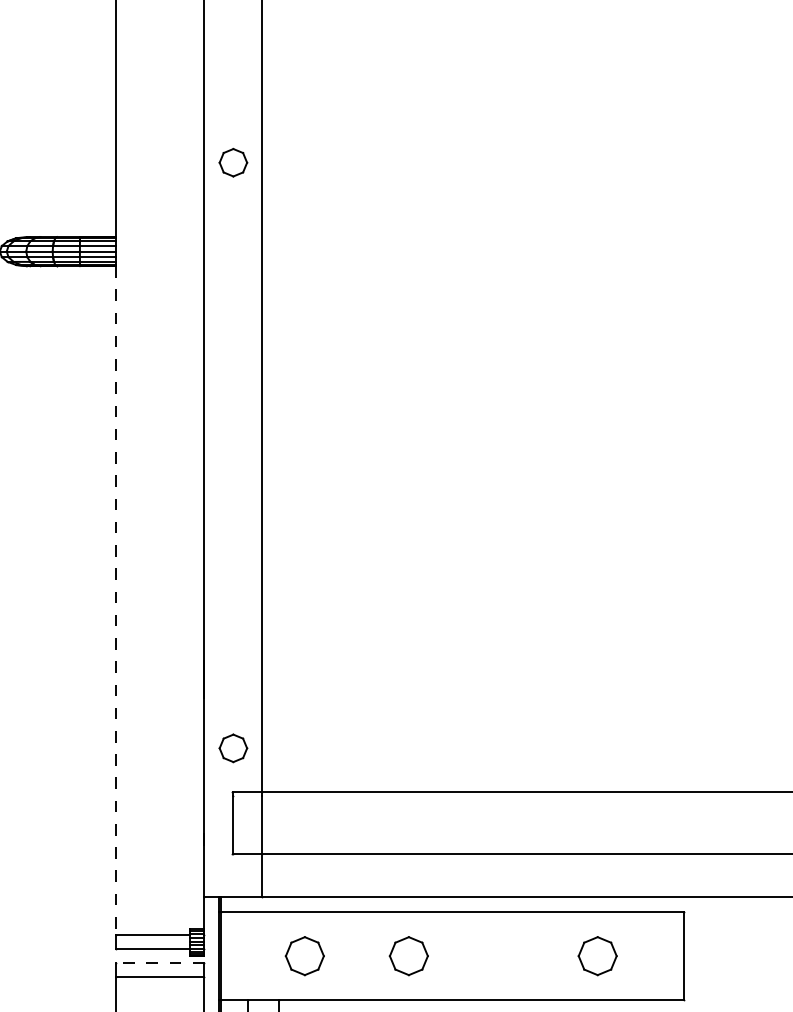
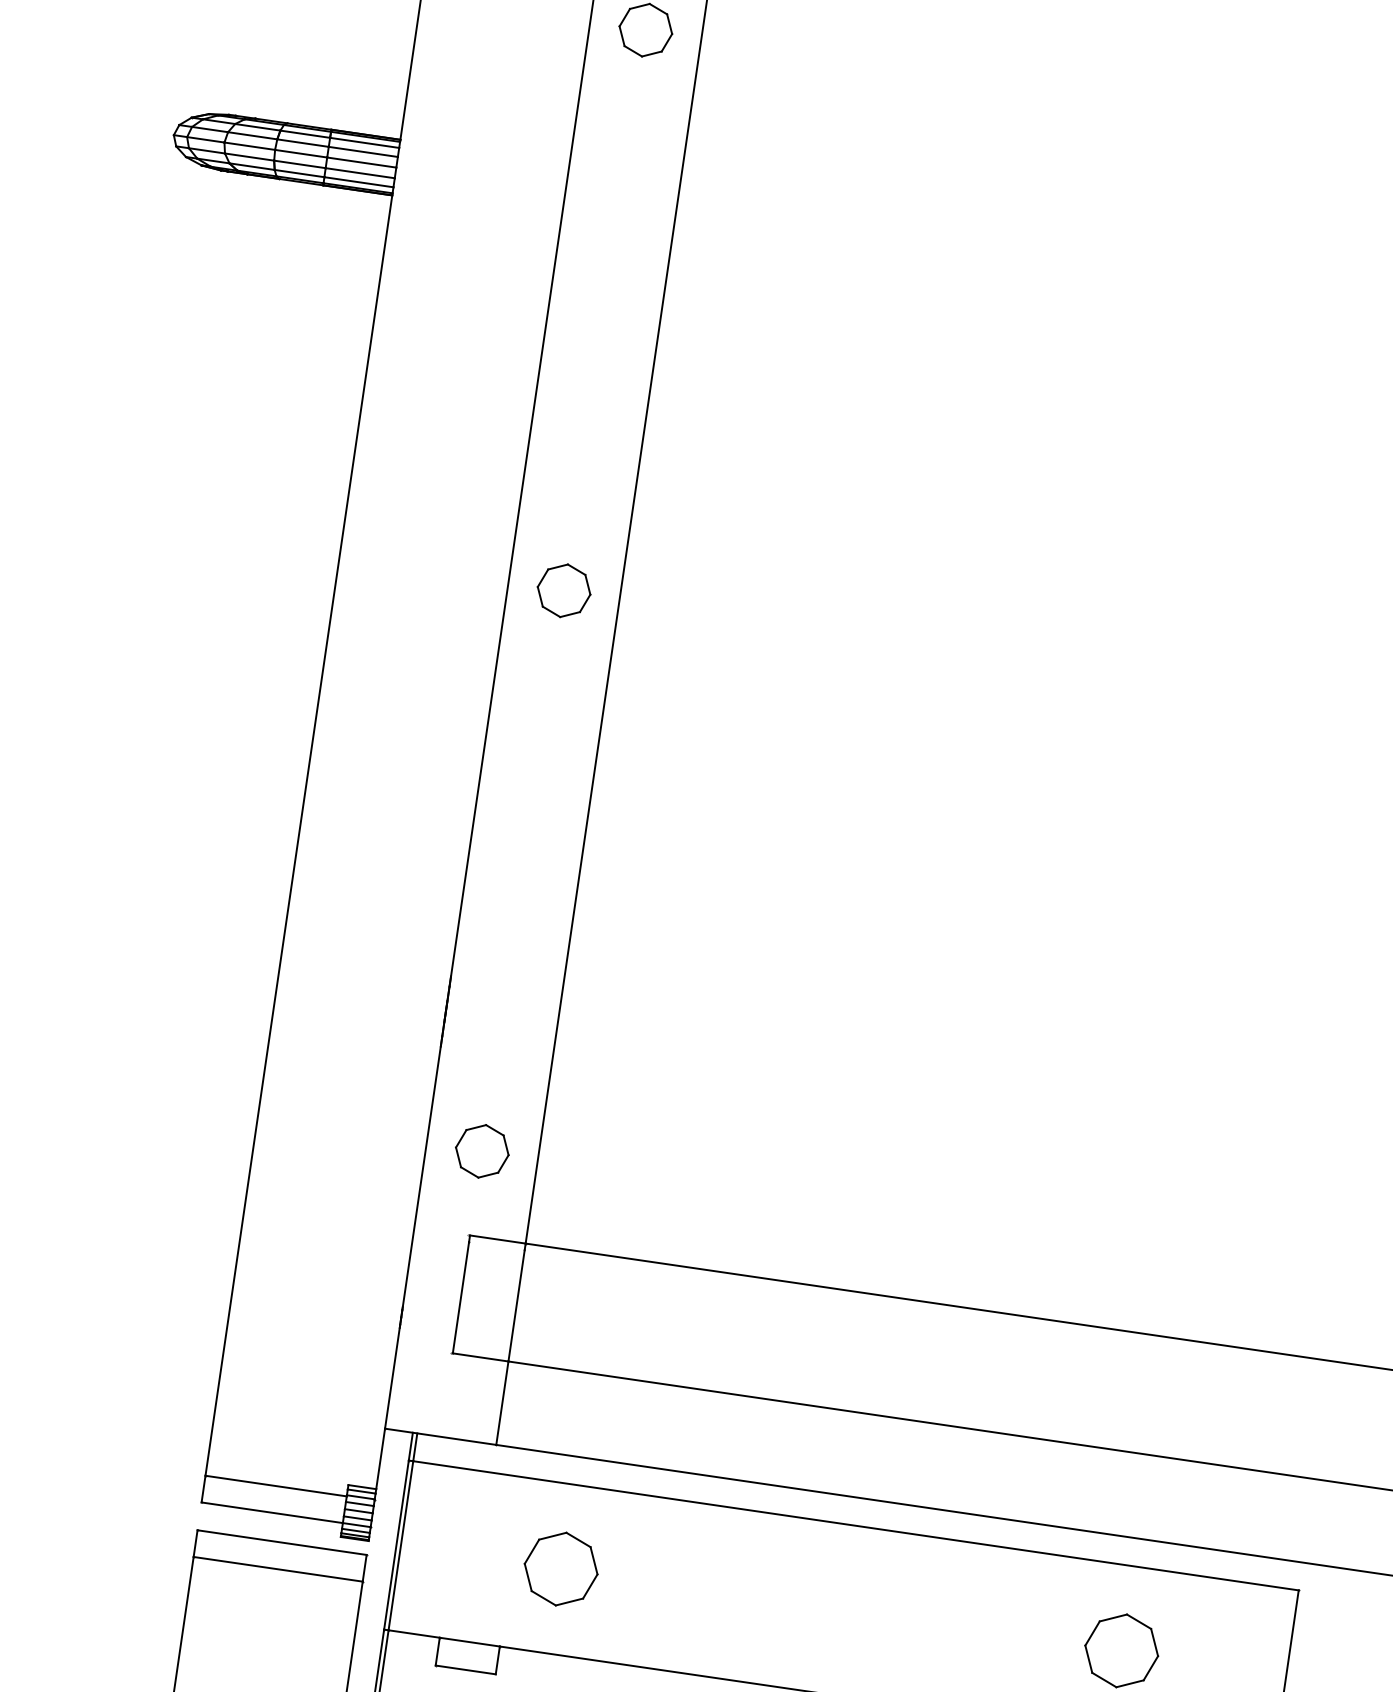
part: (233, 455) -> (564, 590), added
line: (116, 601) -> (299, 837), dashed -> solid
part: (408, 956) -> (759, 1598), removed
line: (159, 963) -> (280, 1542), dashed -> solid

